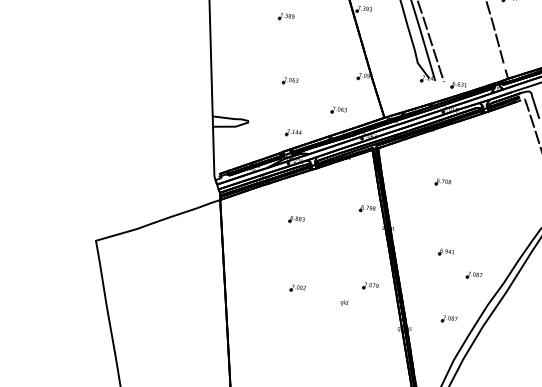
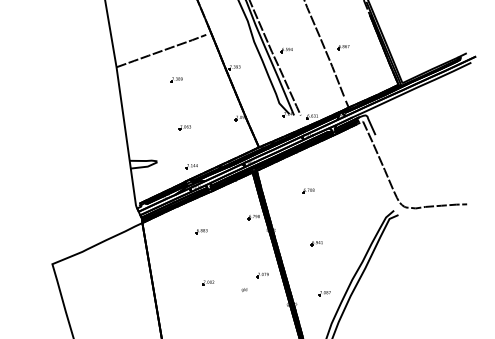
part: (338, 110) -> (223, 145), removed
part: (473, 275) -> (339, 258), removed

